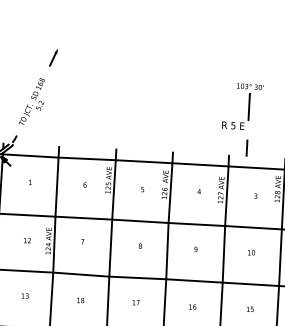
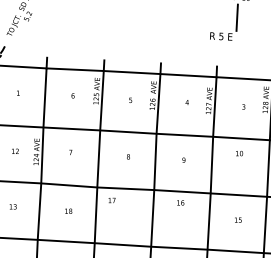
line: (246, 147) -> (234, 58), removed
text: (251, 252) -> (239, 153), moved
text: (135, 302) -> (111, 200), moved
text: (192, 306) -> (180, 202), moved

